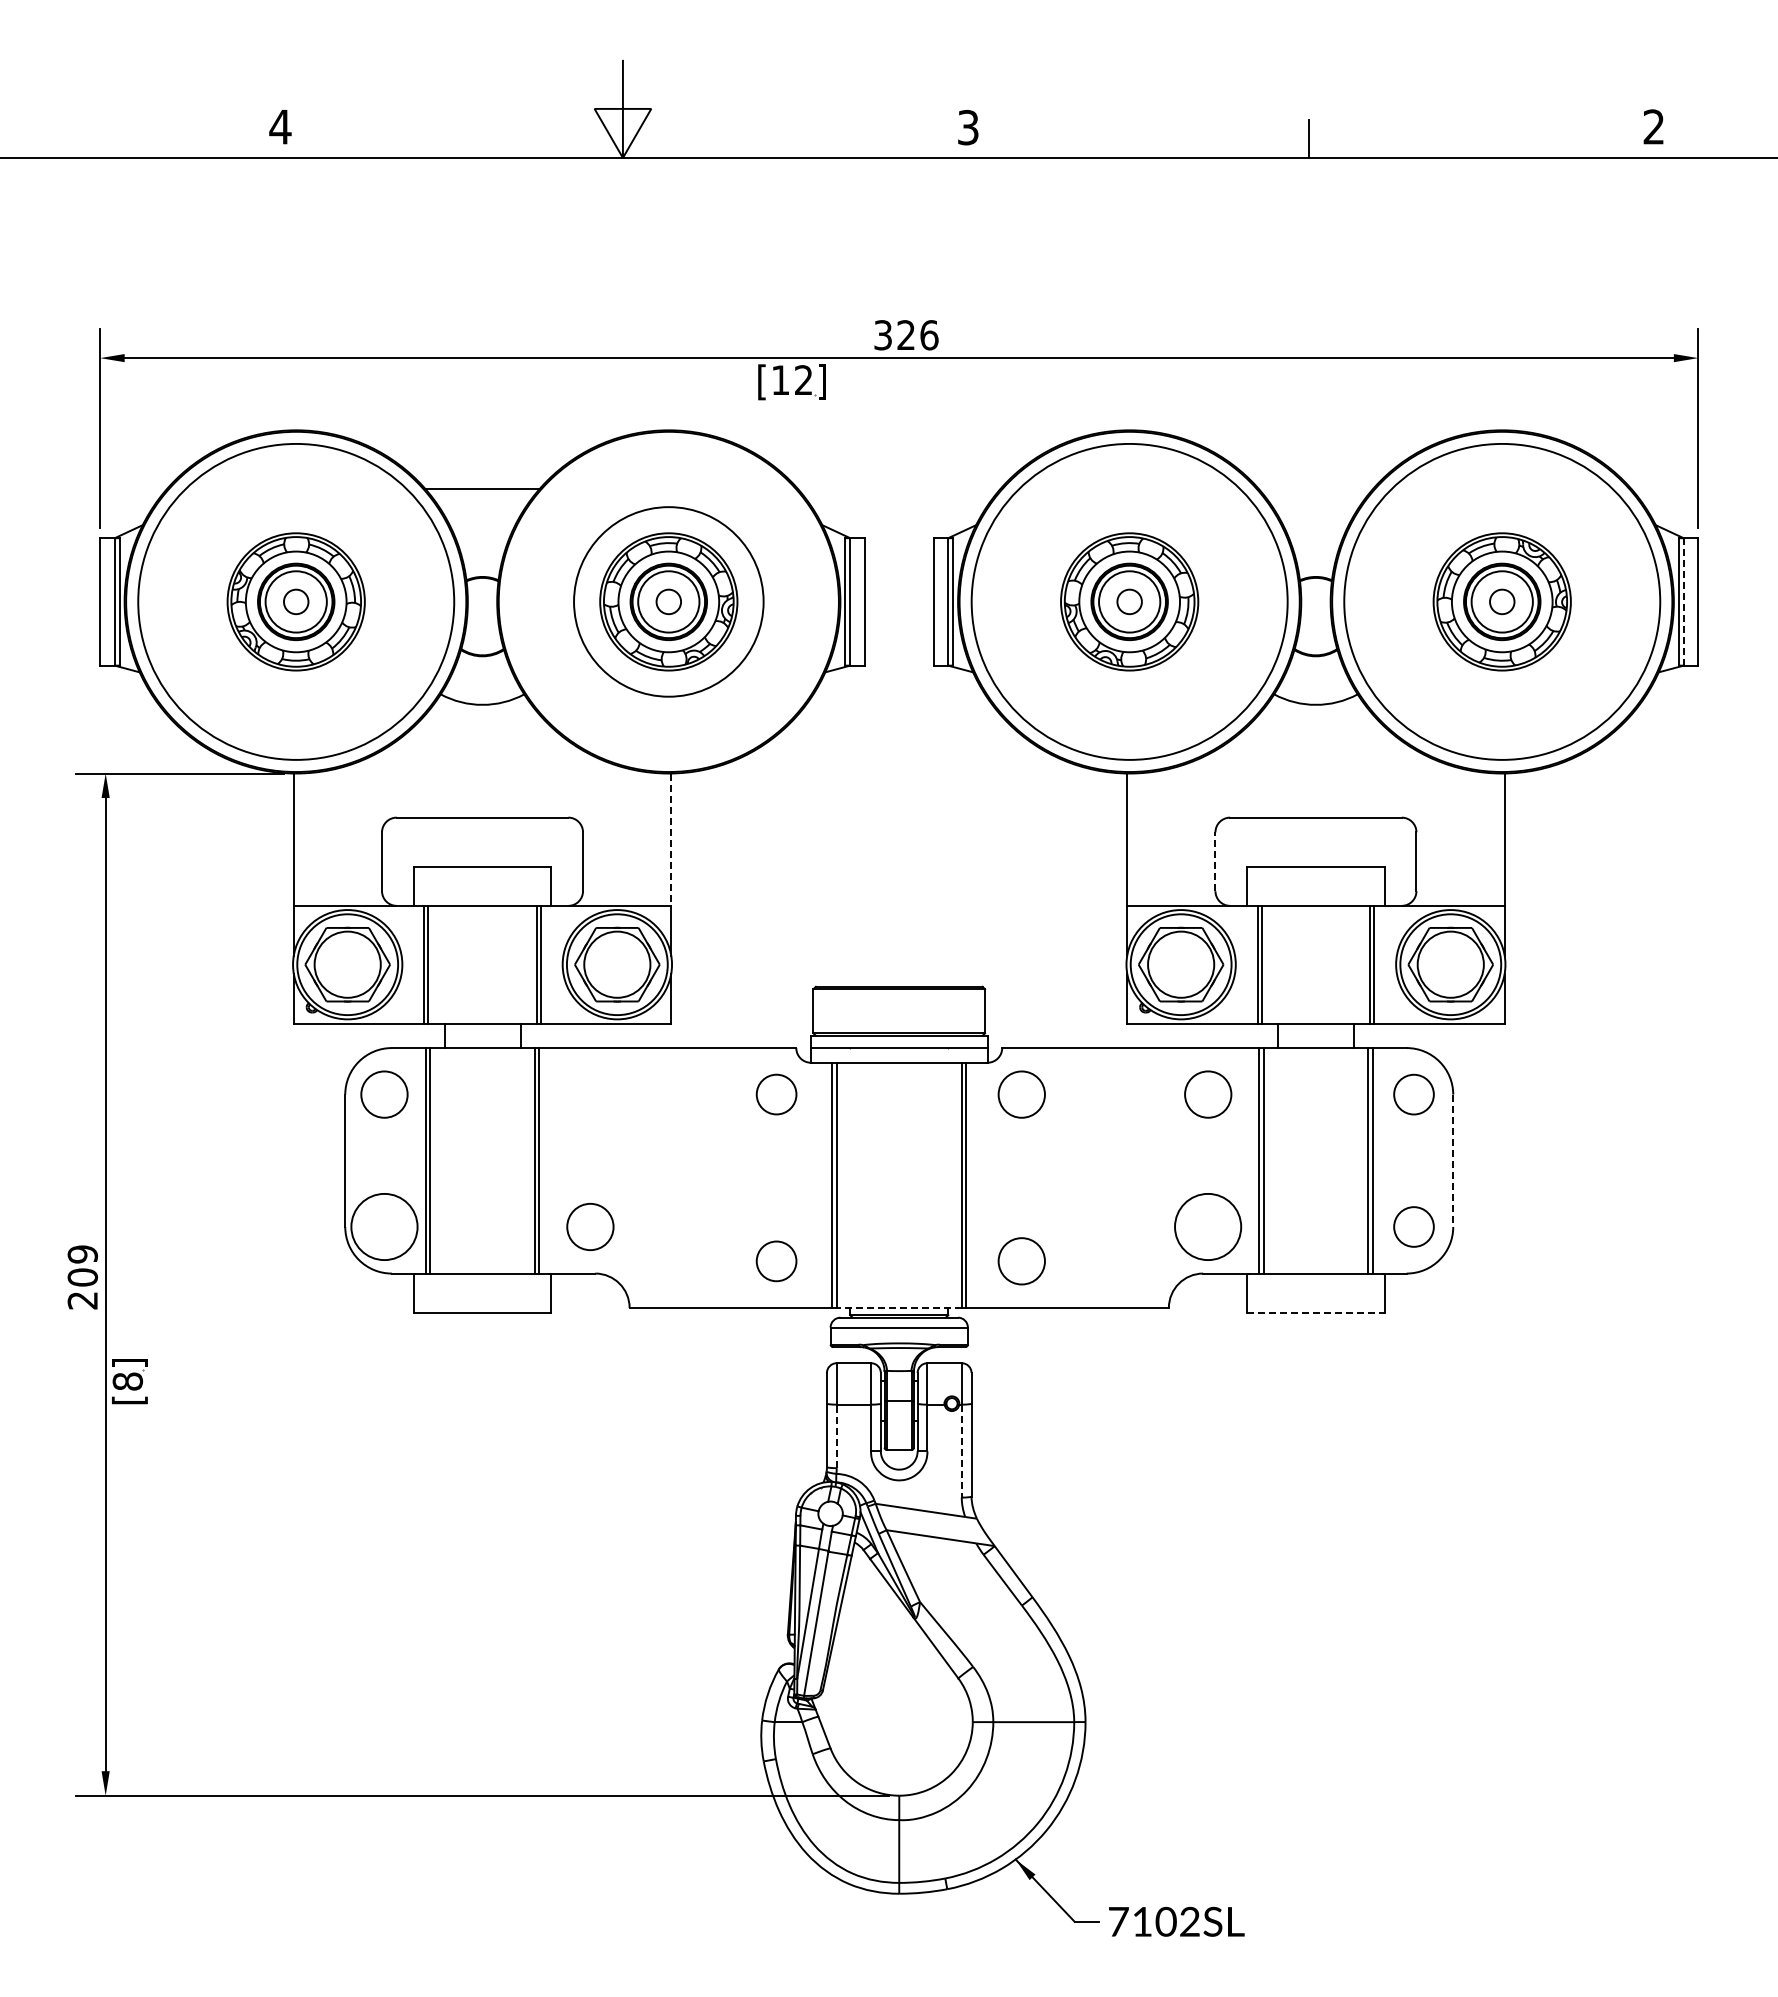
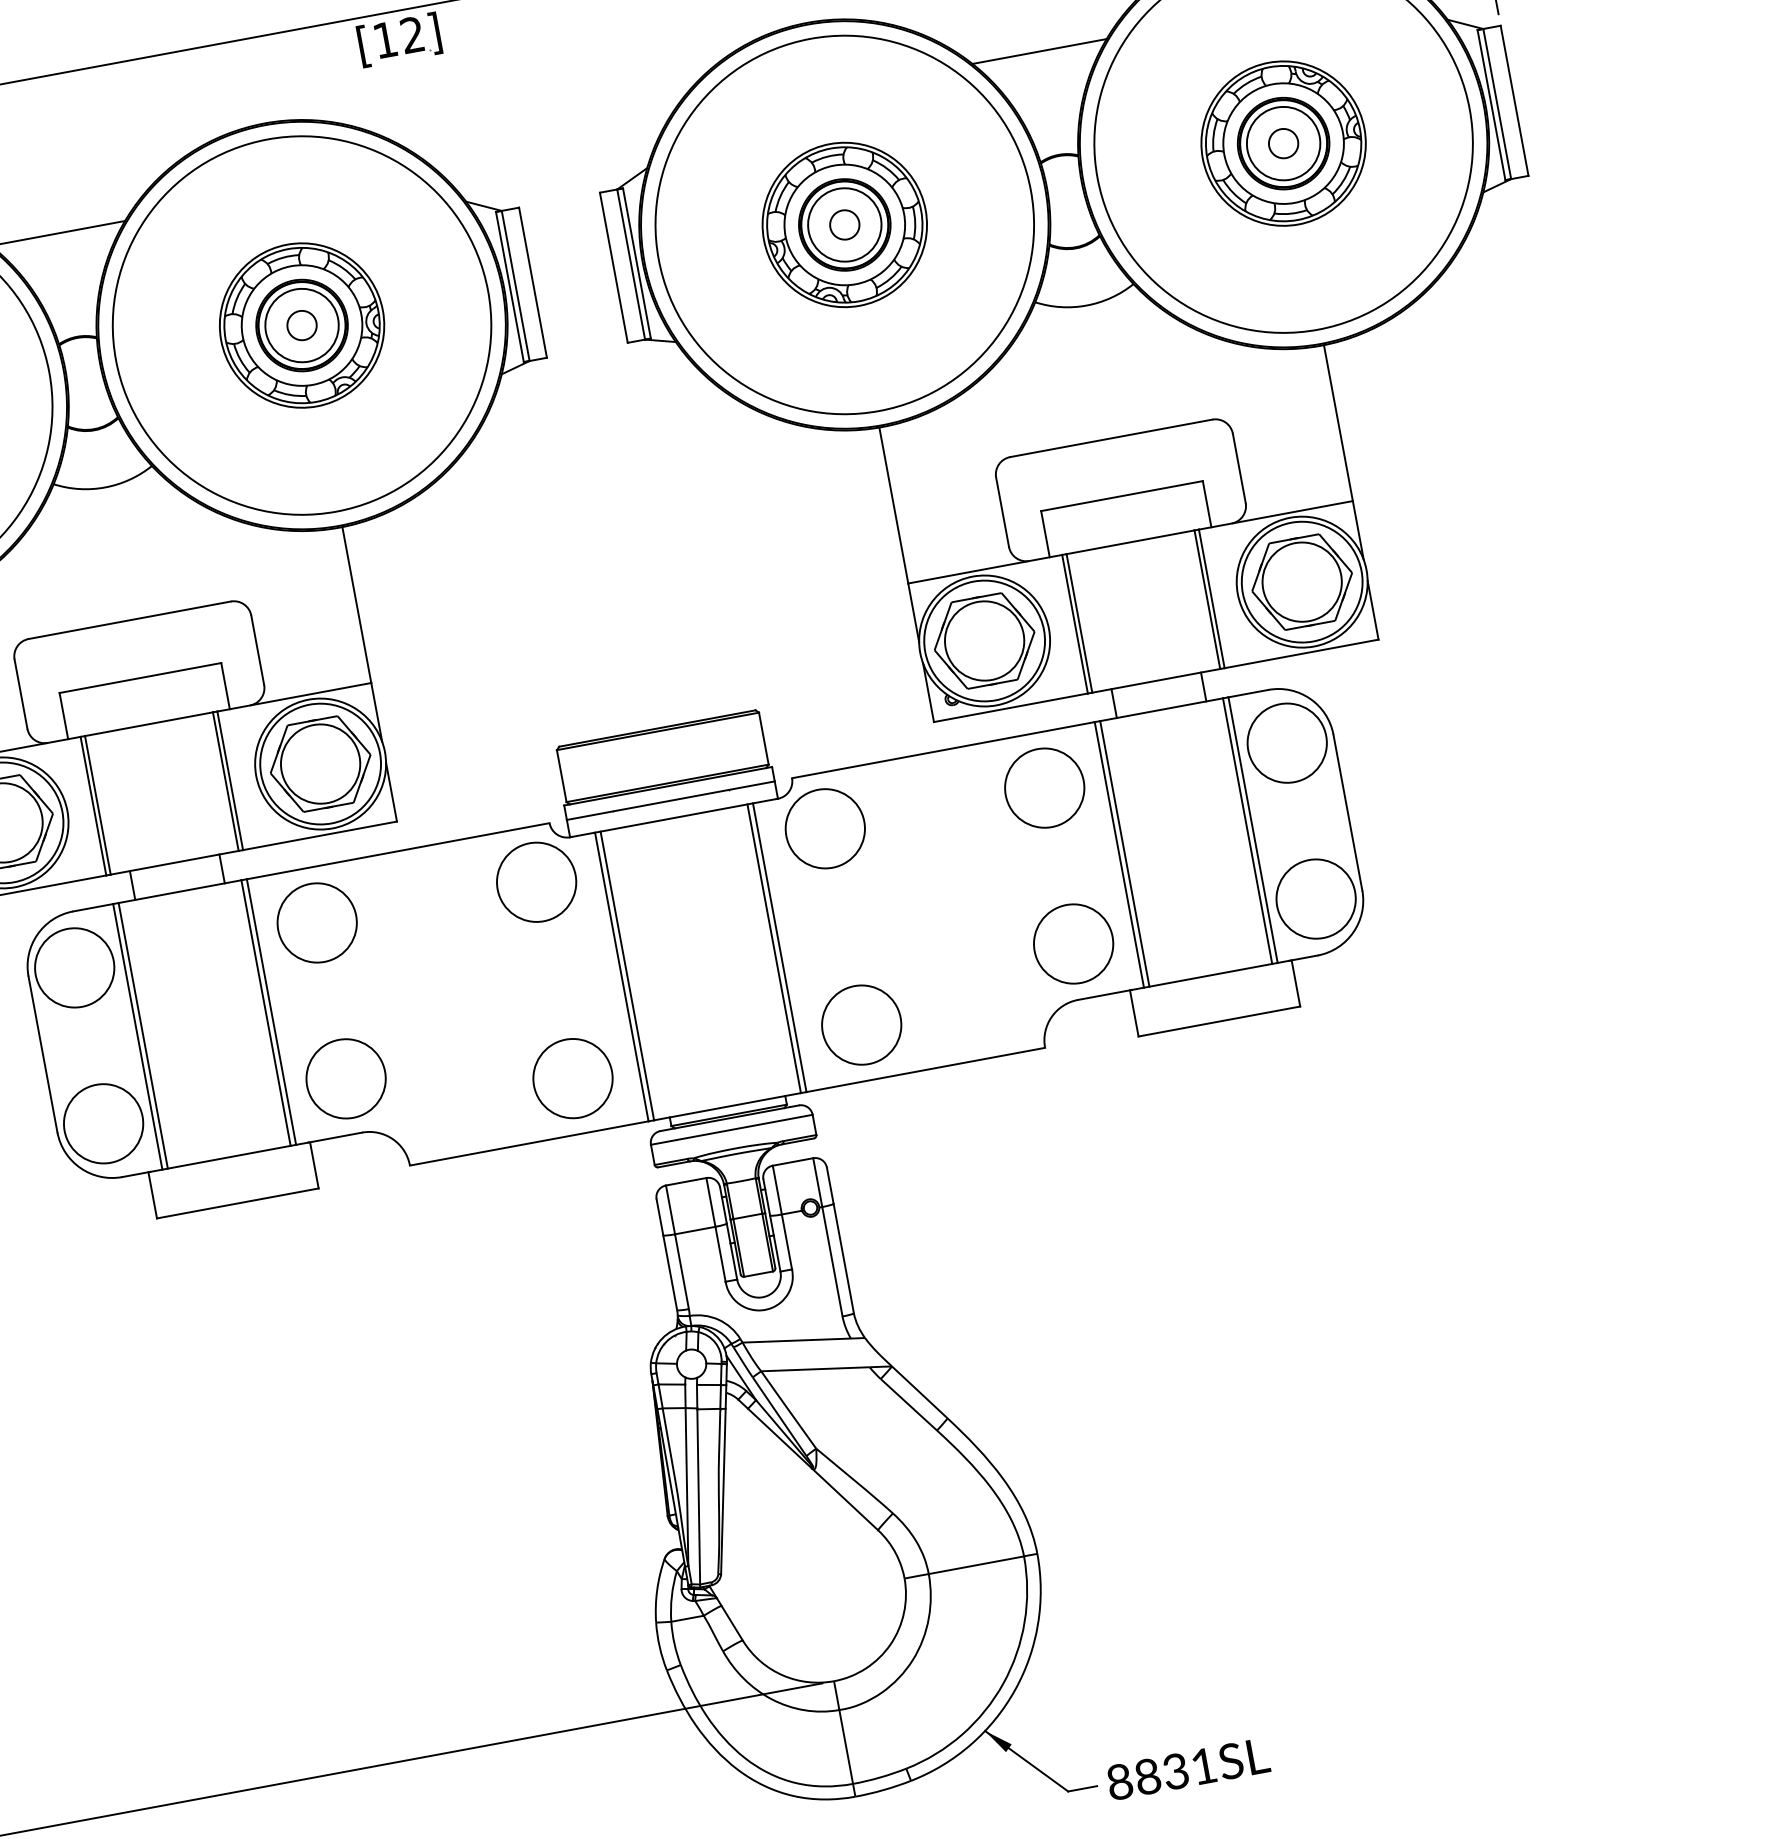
line: (1315, 489) -> (1039, 51), added
circle: (668, 601) -> (301, 325), size x1.67
line: (1683, 601) -> (1496, 103), dashed -> solid
line: (671, 840) -> (357, 605), dashed -> solid
line: (1215, 861) -> (1002, 511), dashed -> solid
circle: (384, 1094) -> (74, 967), size x1.43
circle: (590, 1094) -> (317, 922), added
circle: (776, 1094) -> (536, 882), size x1.67
circle: (1021, 1094) -> (824, 828), size x1.43
circle: (1208, 1094) -> (1045, 787), size x1.43
circle: (1413, 1094) -> (1286, 743), size x1.67
line: (1453, 1161) -> (1348, 813), dashed -> solid
circle: (590, 1226) -> (346, 1078), size x1.43
circle: (1413, 1226) -> (1315, 898), size x1.67
circle: (776, 1261) -> (572, 1078), size x1.67
circle: (1021, 1261) -> (861, 1025), size x1.43
line: (898, 1307) -> (726, 1106), dashed -> solid
line: (1315, 1312) -> (1218, 1021), dashed -> solid
line: (836, 1436) -> (681, 1271), dashed -> solid
line: (961, 1451) -> (832, 1262), dashed -> solid
text: (1153, 1921) -> (1160, 1773), 7102SL -> 8831SL

